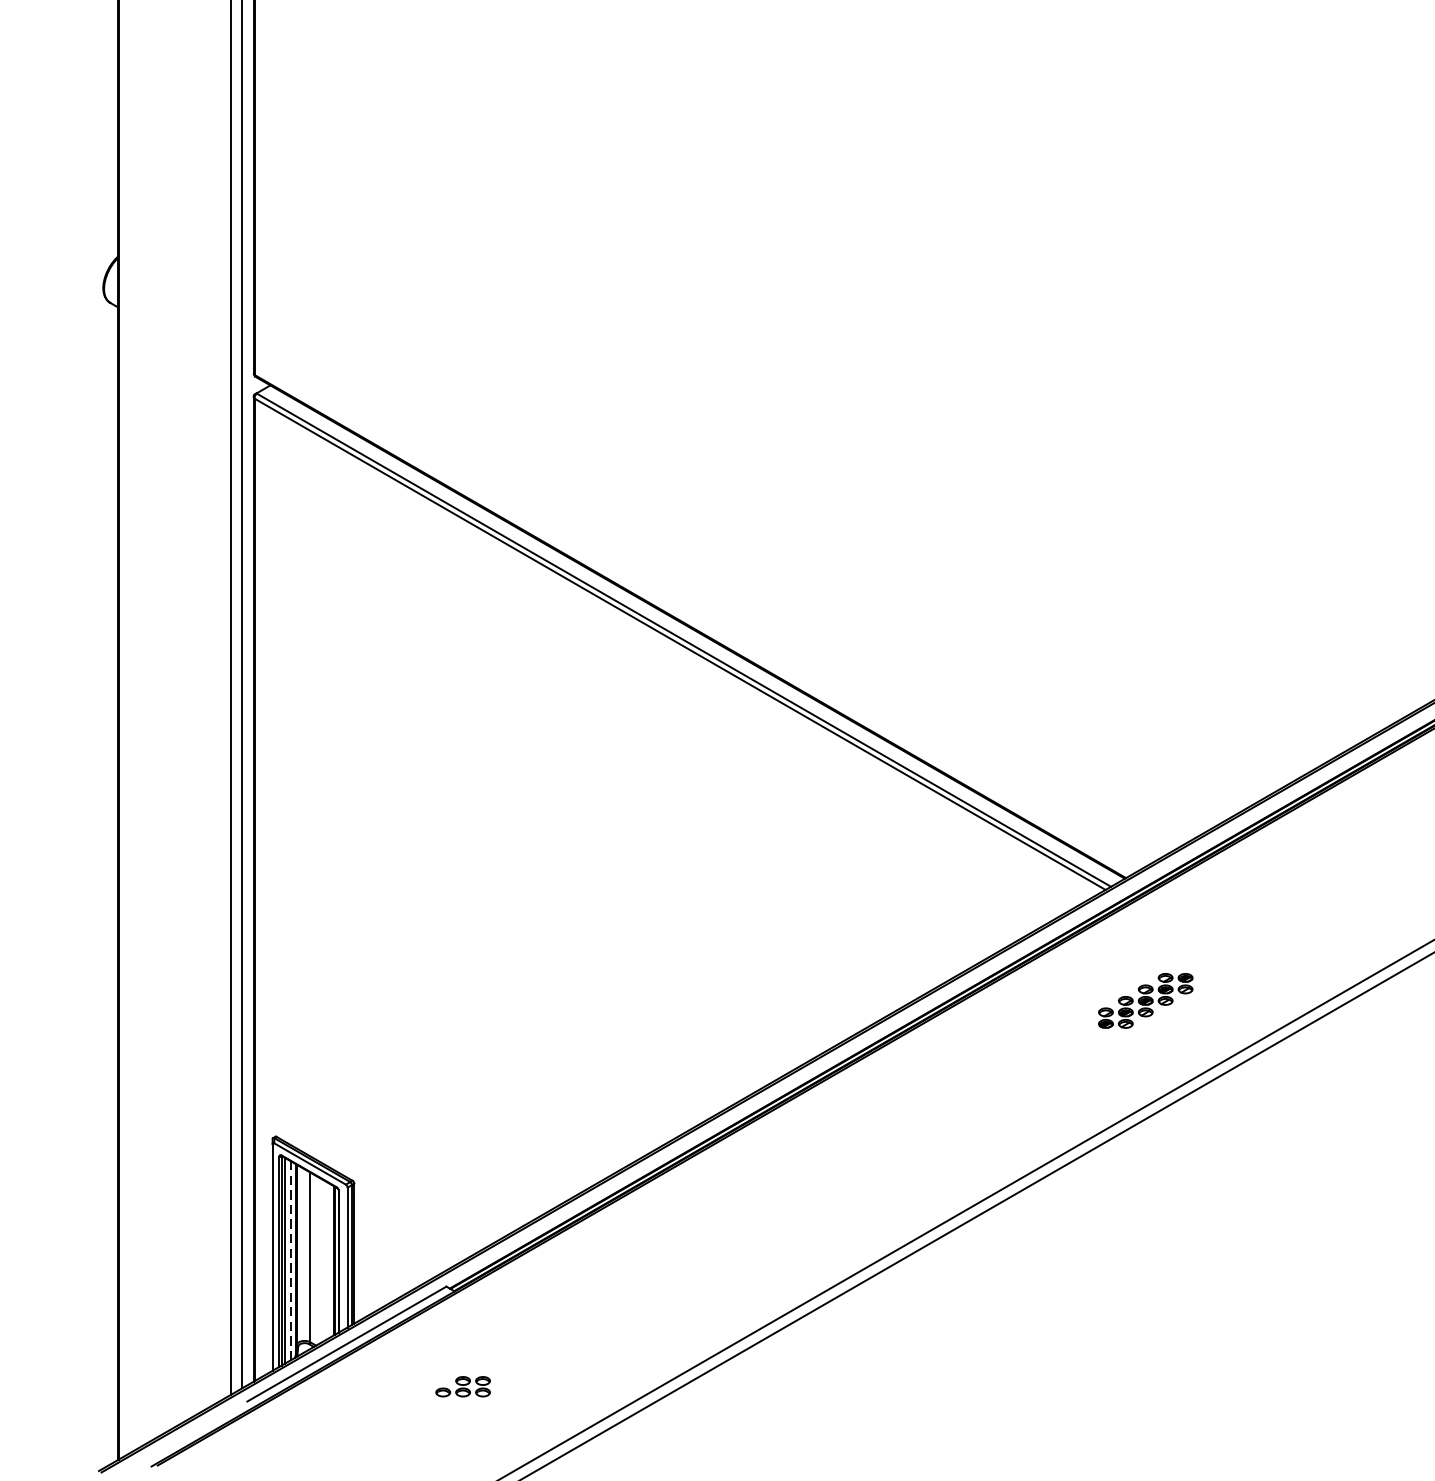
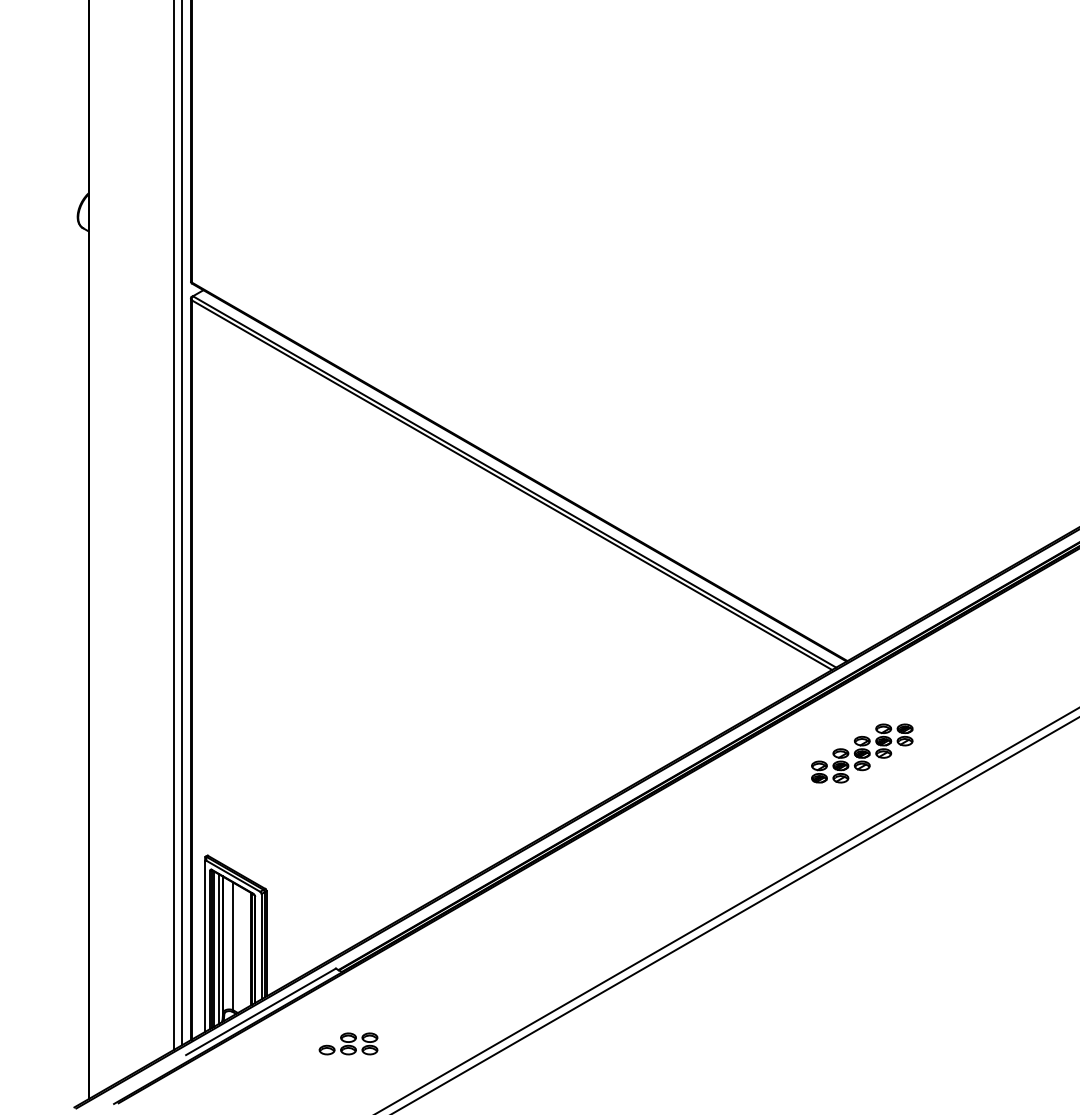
part: (1145, 1000) -> (862, 753), size x1.43
line: (290, 1261) -> (218, 949), dashed -> solid
part: (463, 1386) -> (348, 1043), size x1.43

